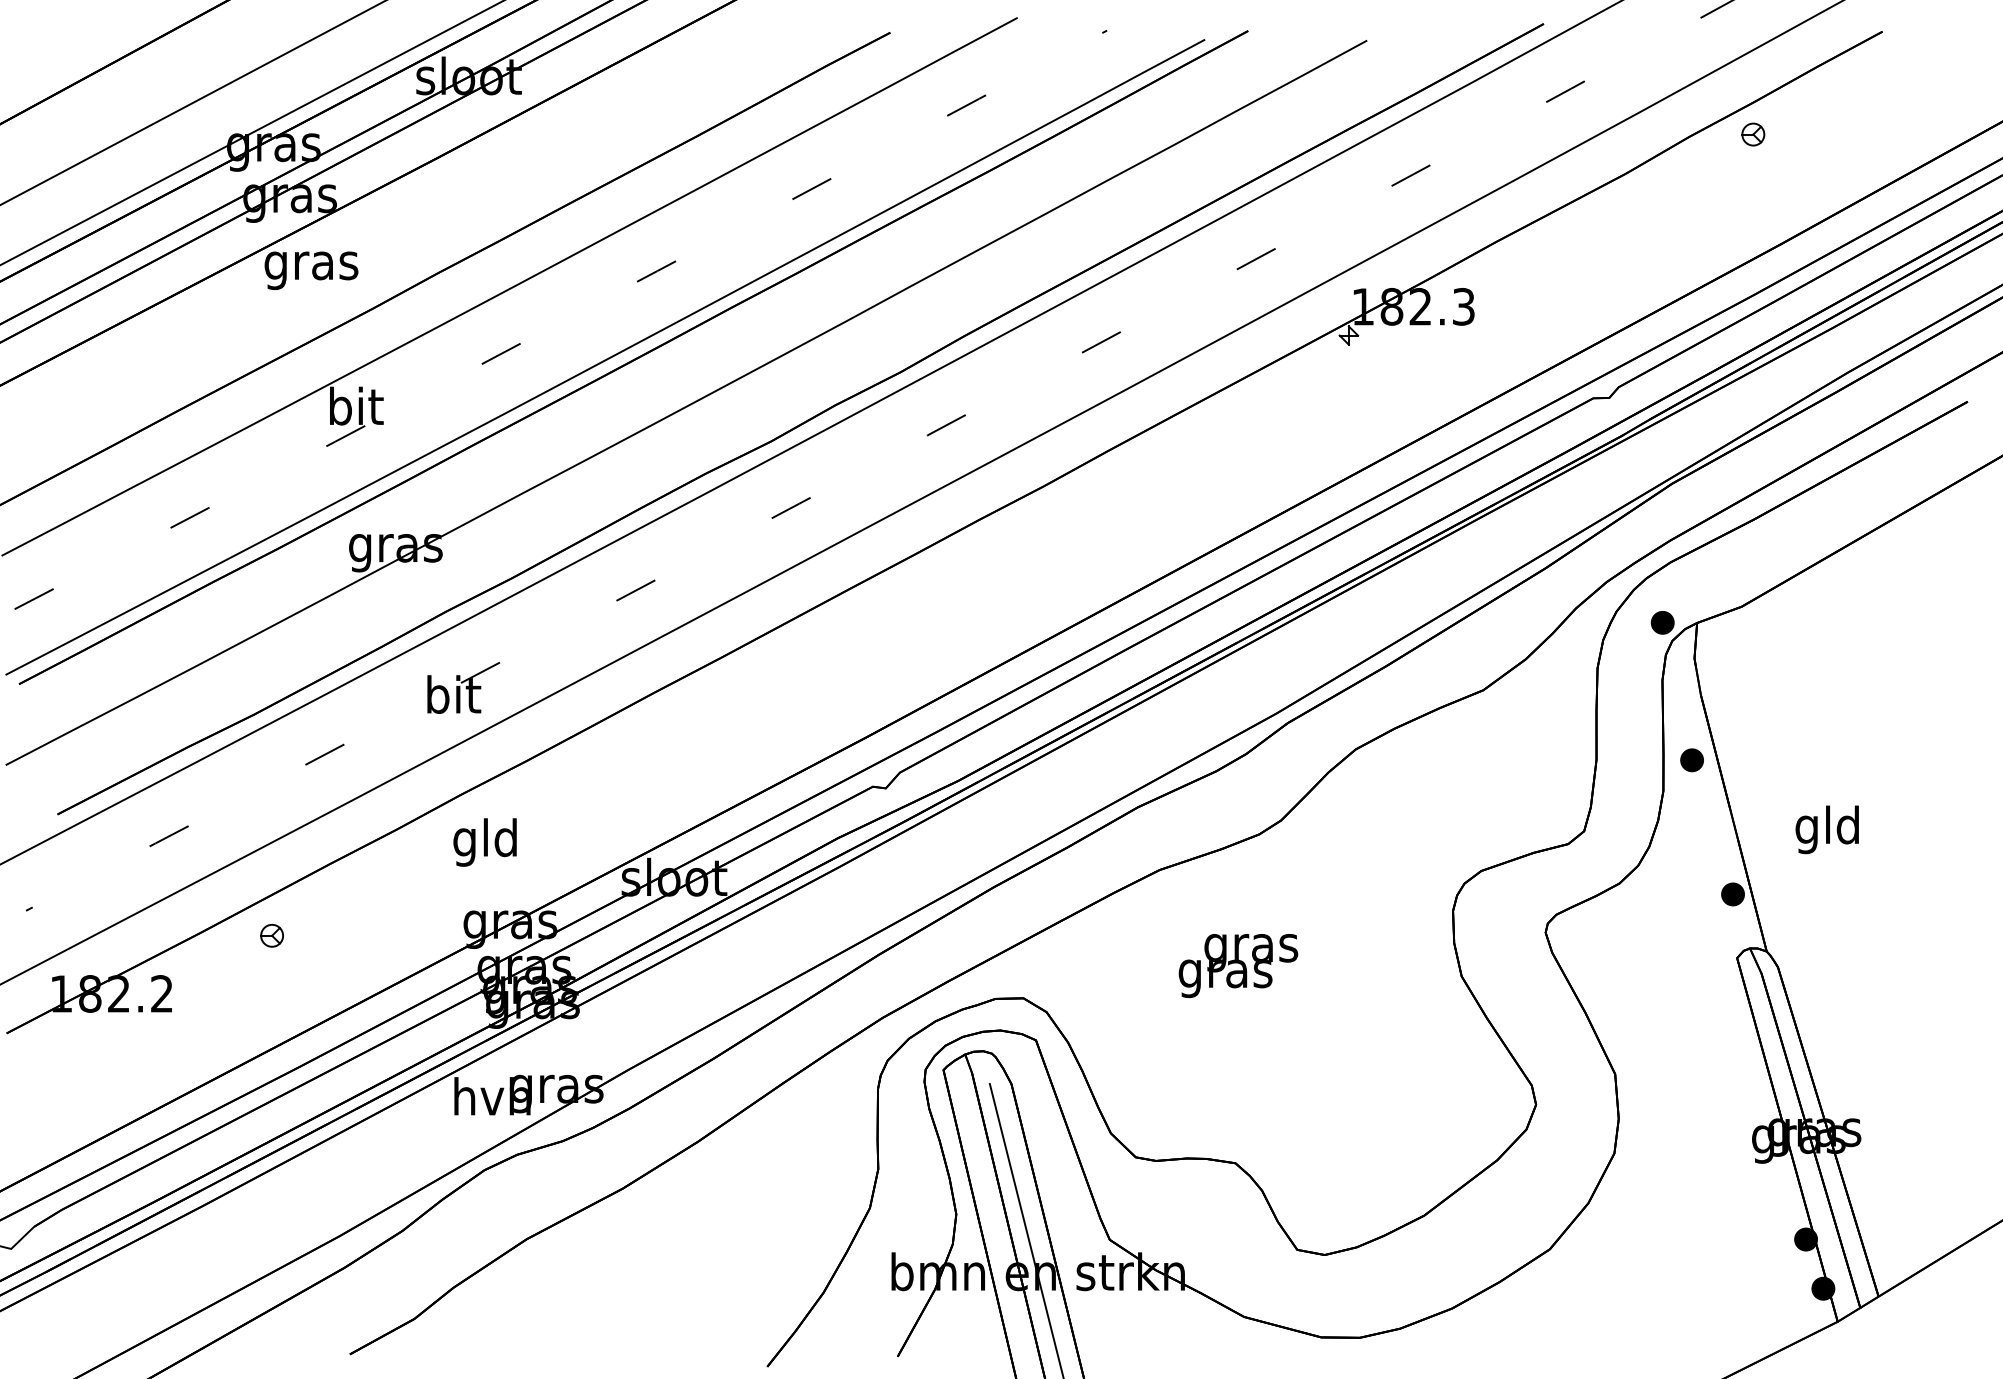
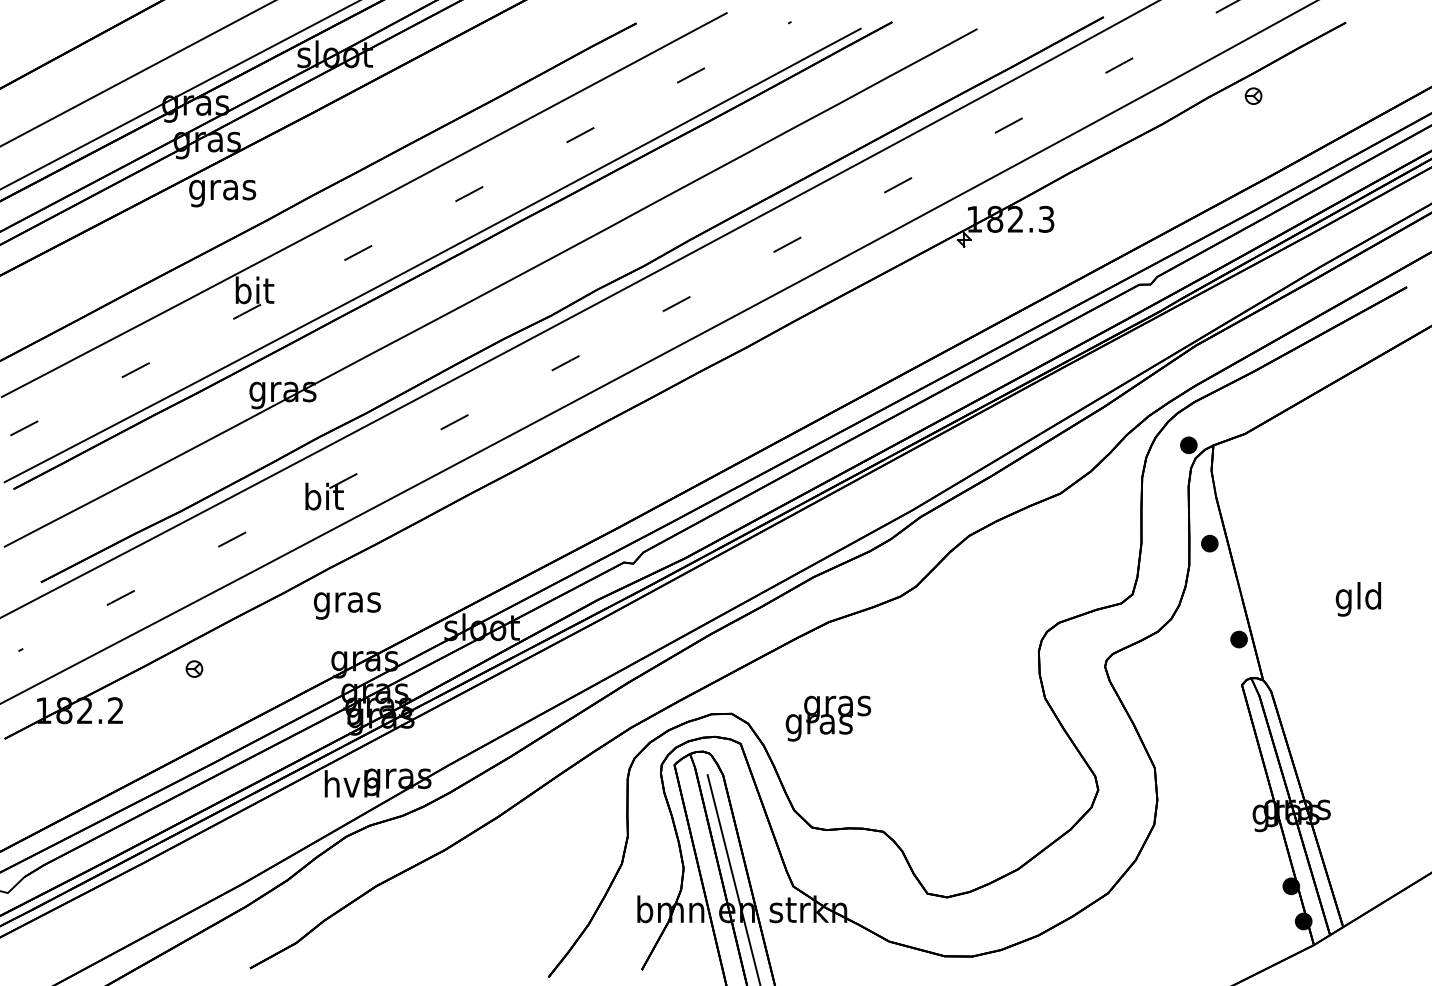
text: (1825, 830) -> (1357, 599), moved
text: (484, 842) -> (346, 602), gld -> gras
text: (1238, 965) -> (828, 718), moved

